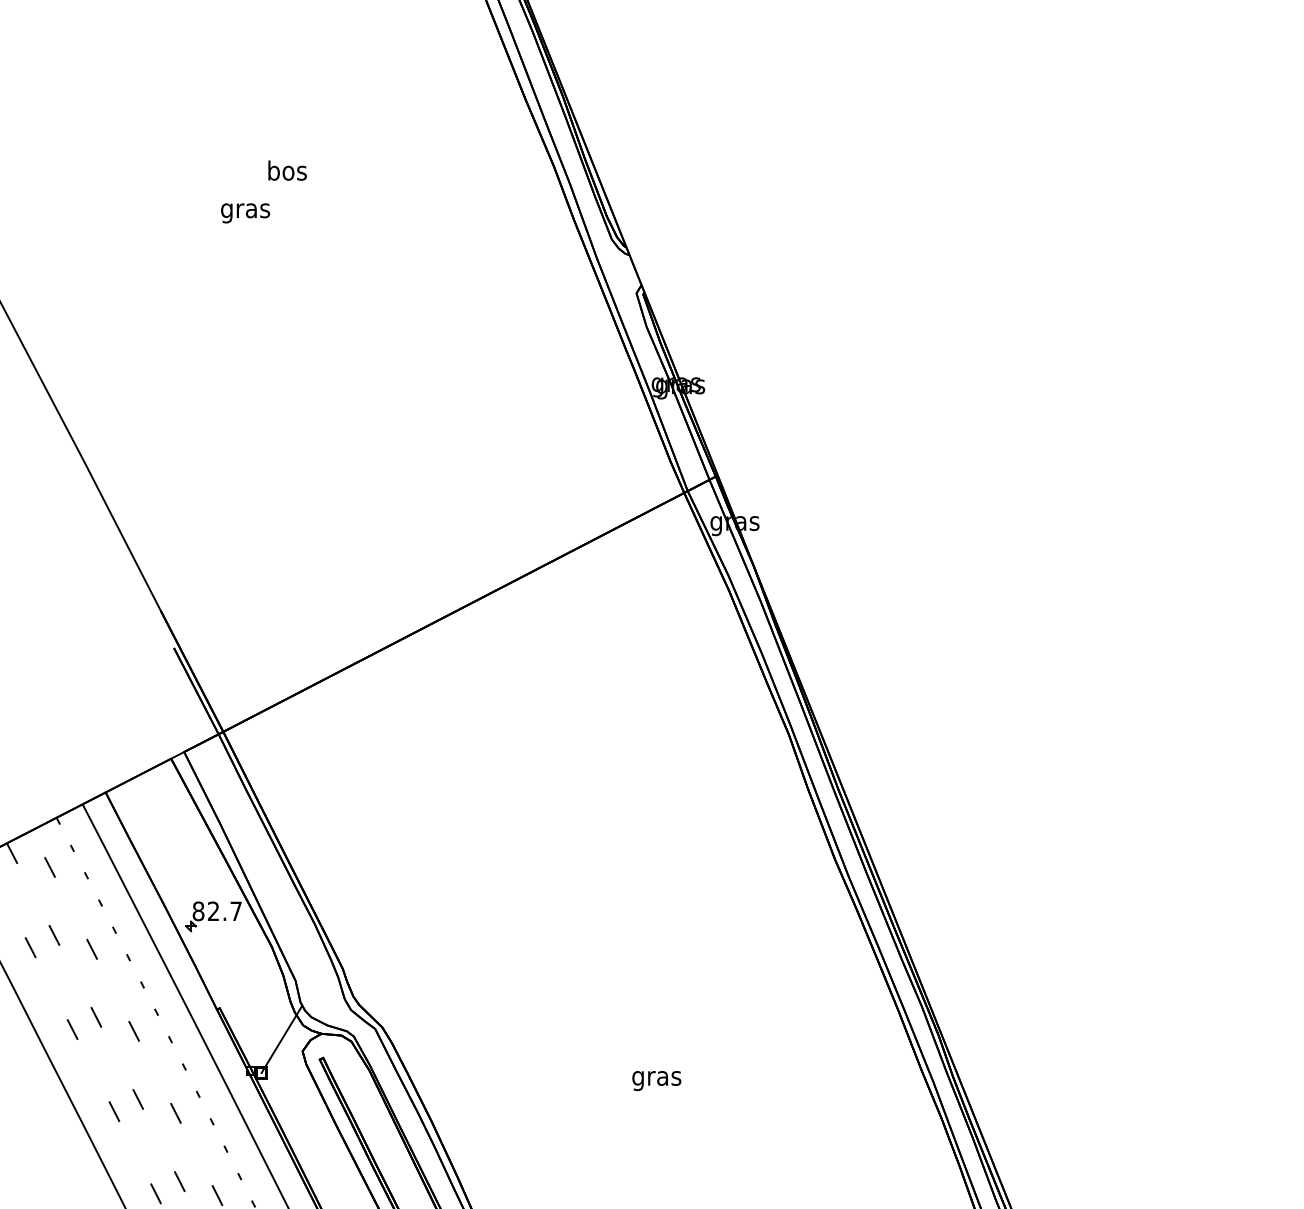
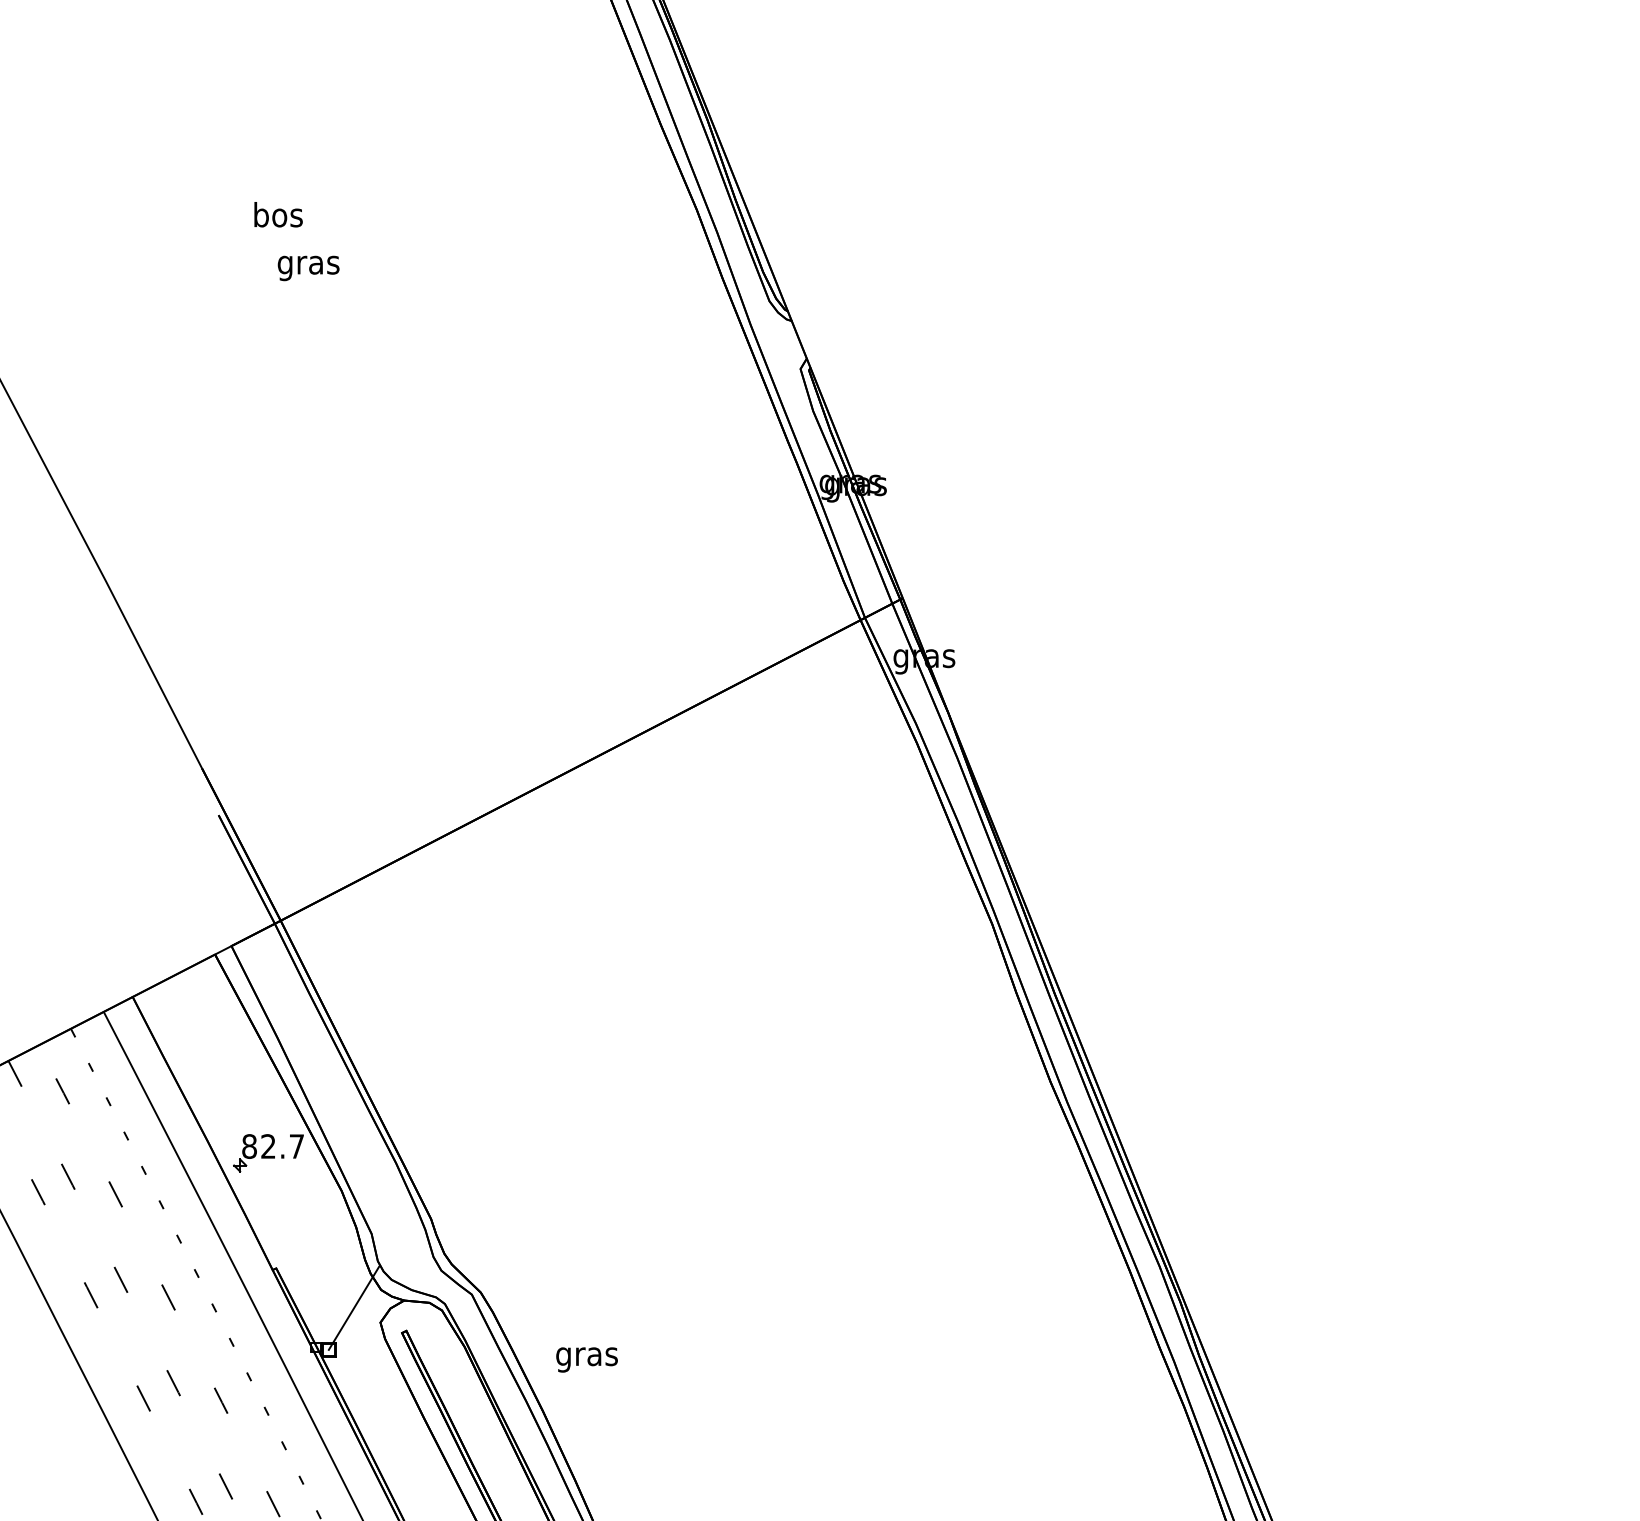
text: (287, 170) -> (278, 214), moved
text: (656, 1080) -> (586, 1359), moved

